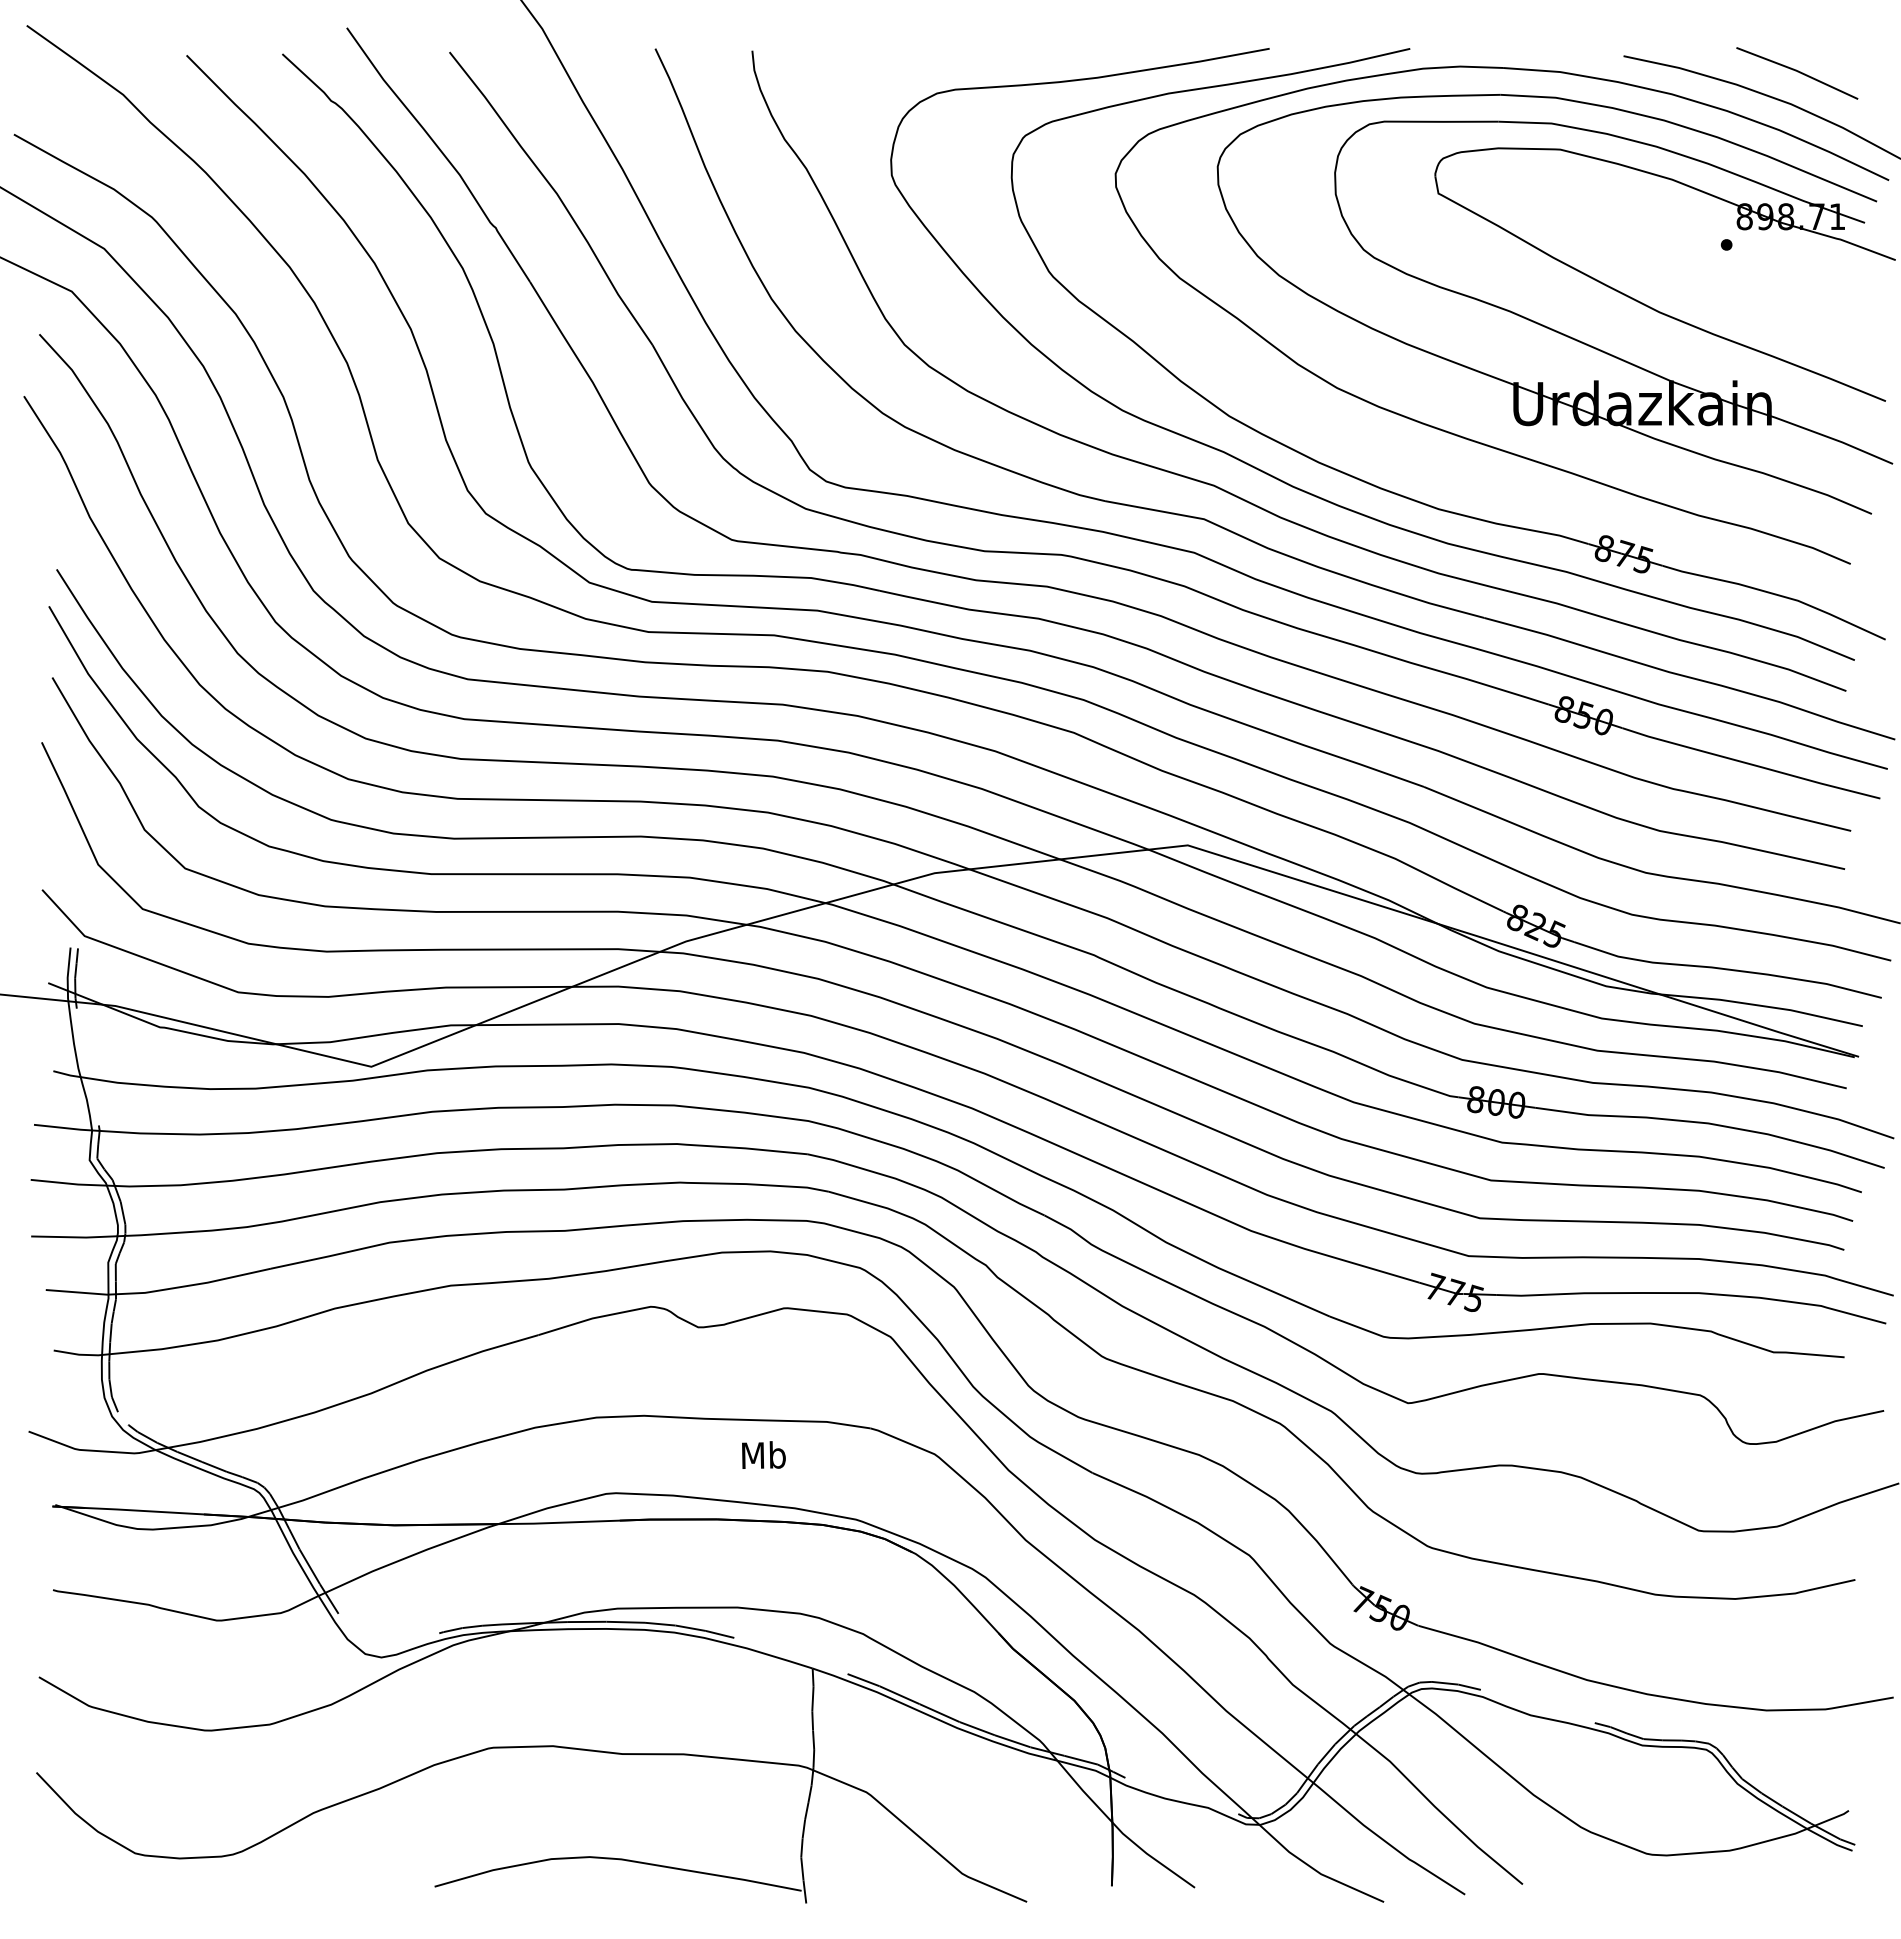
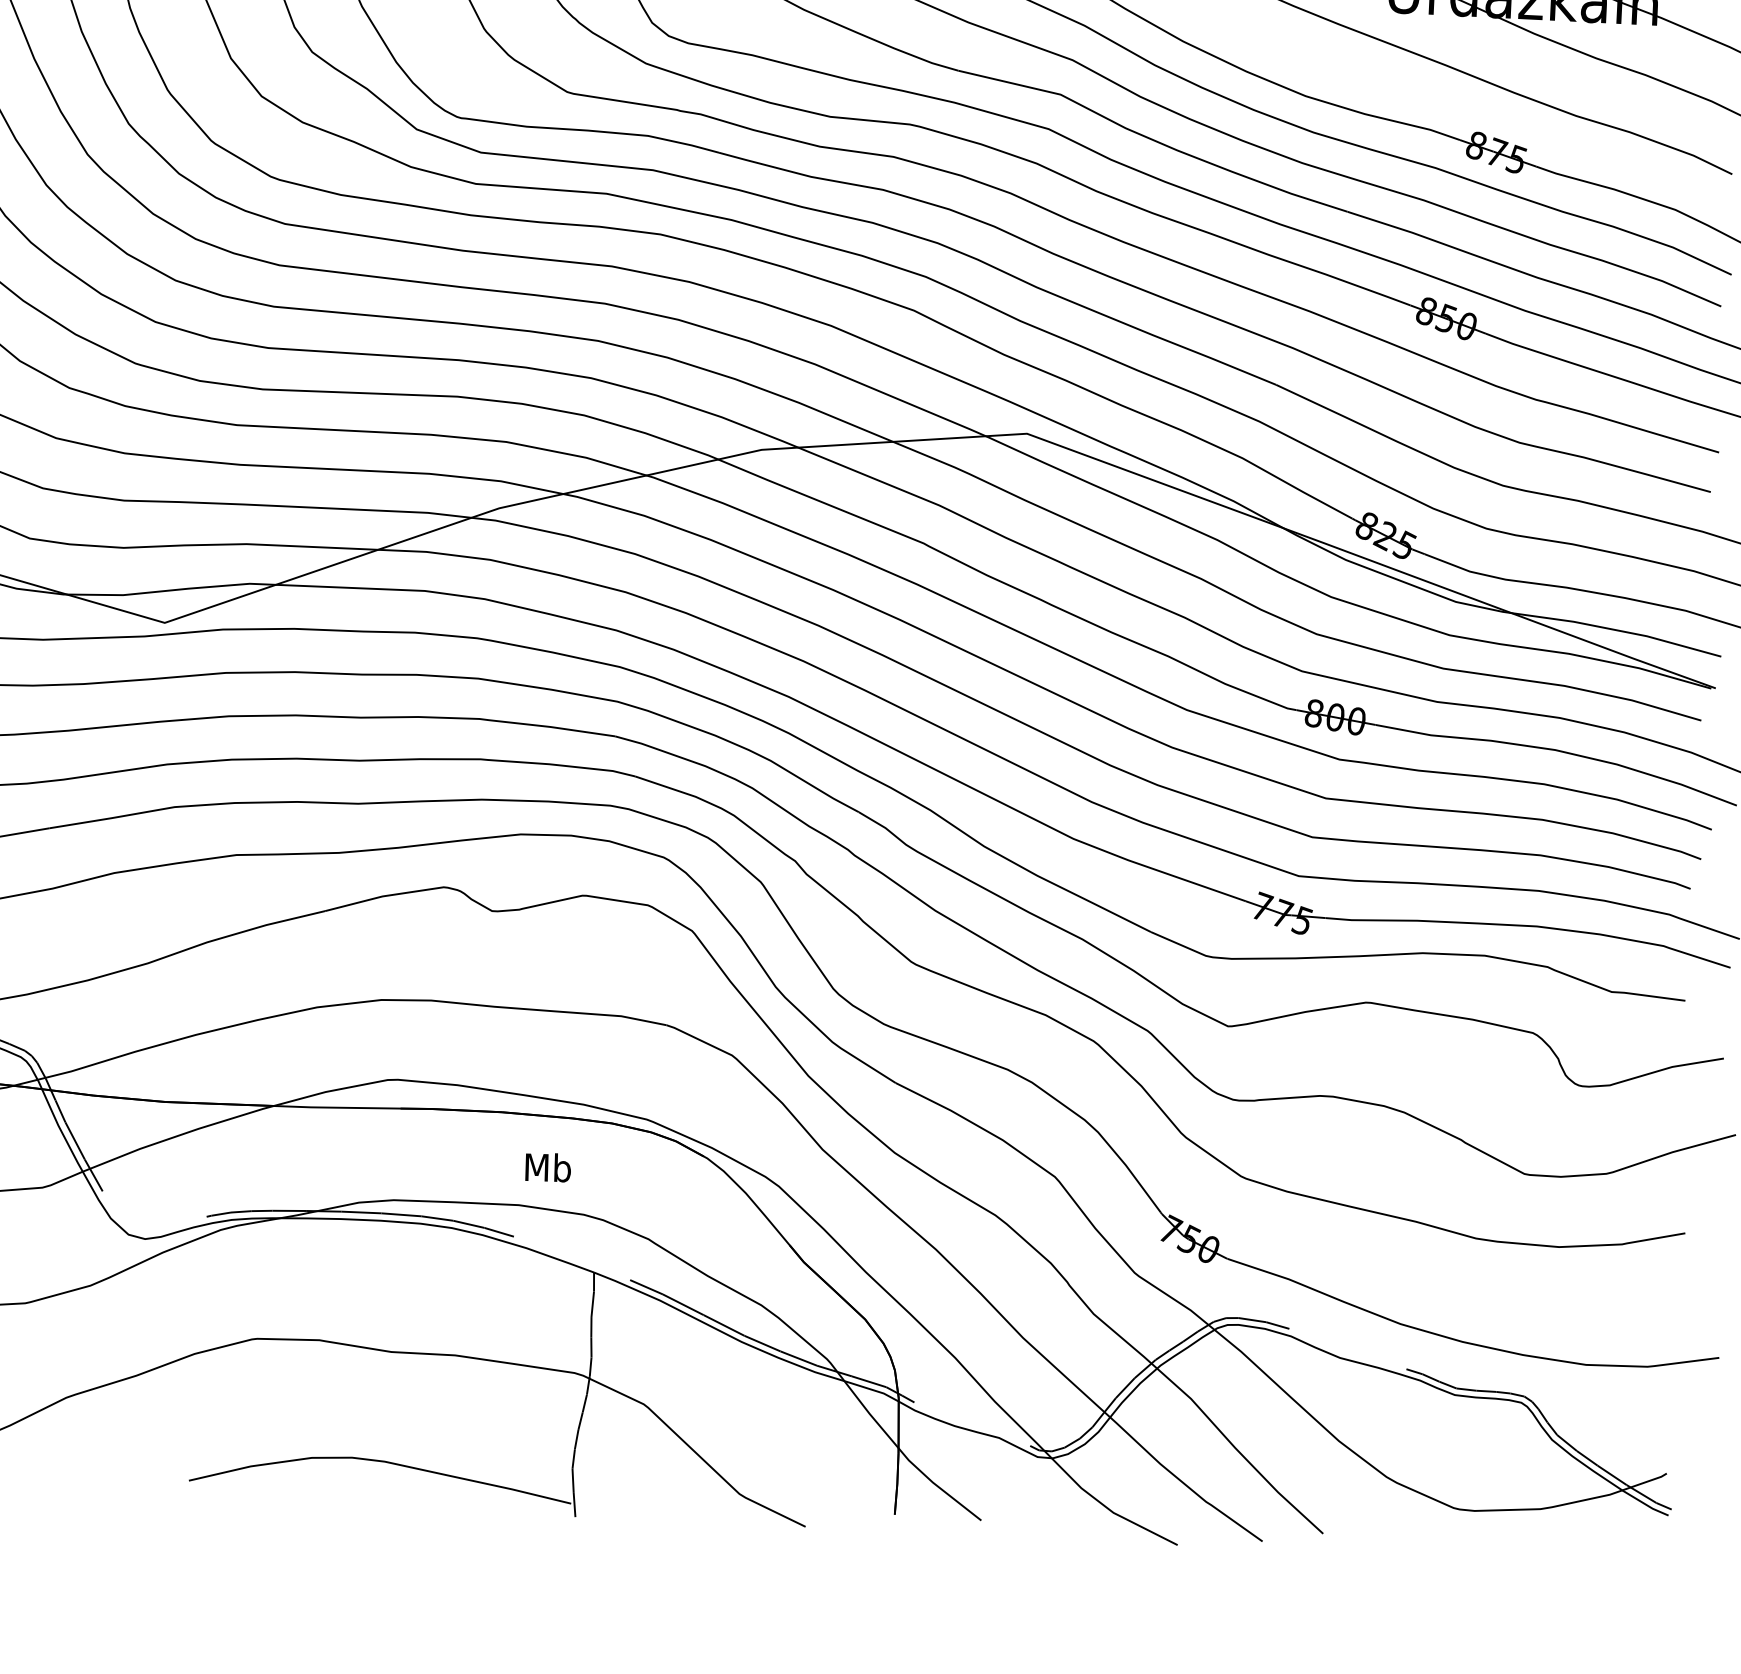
text: (763, 1454) -> (547, 1166), moved

